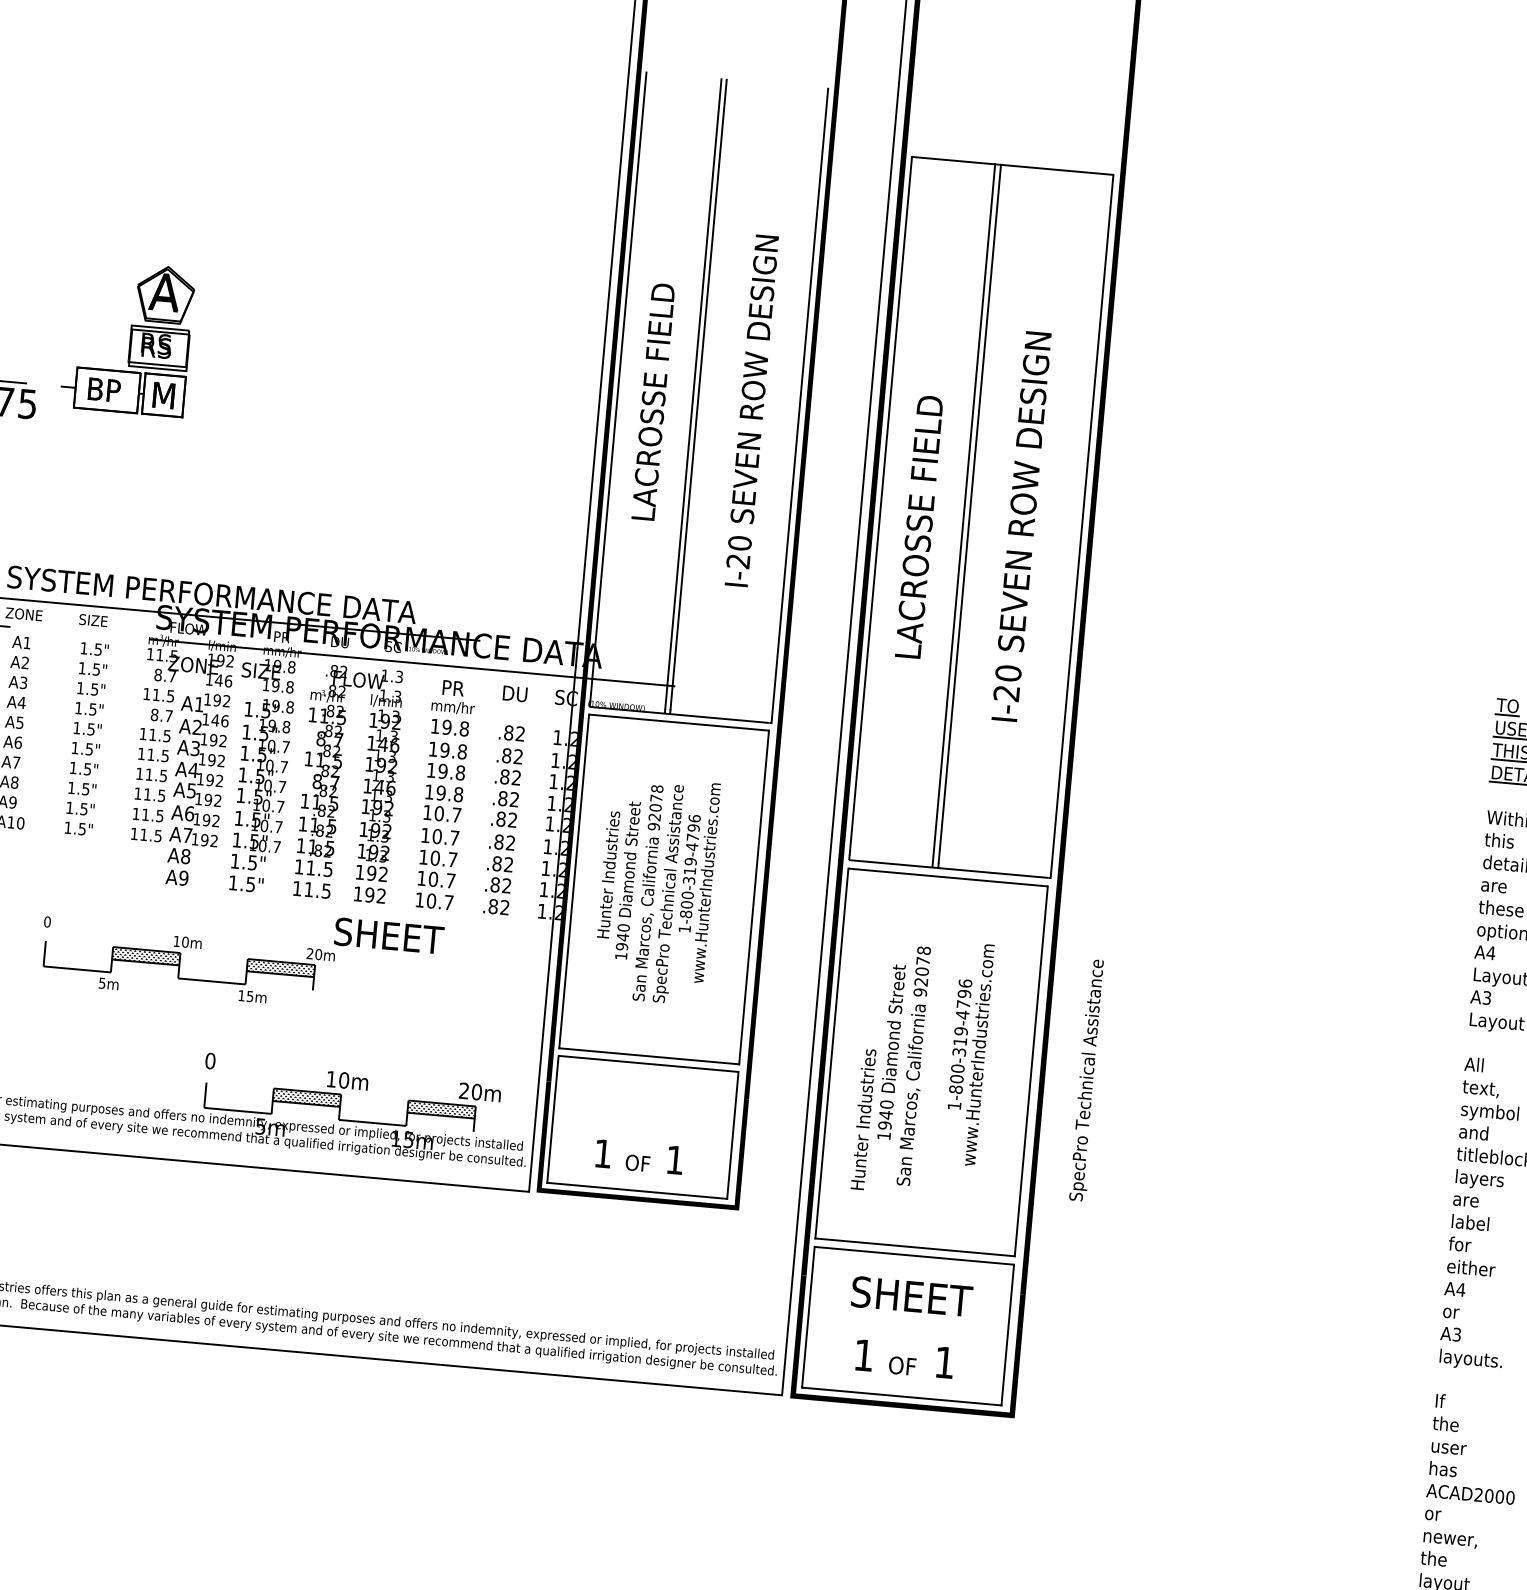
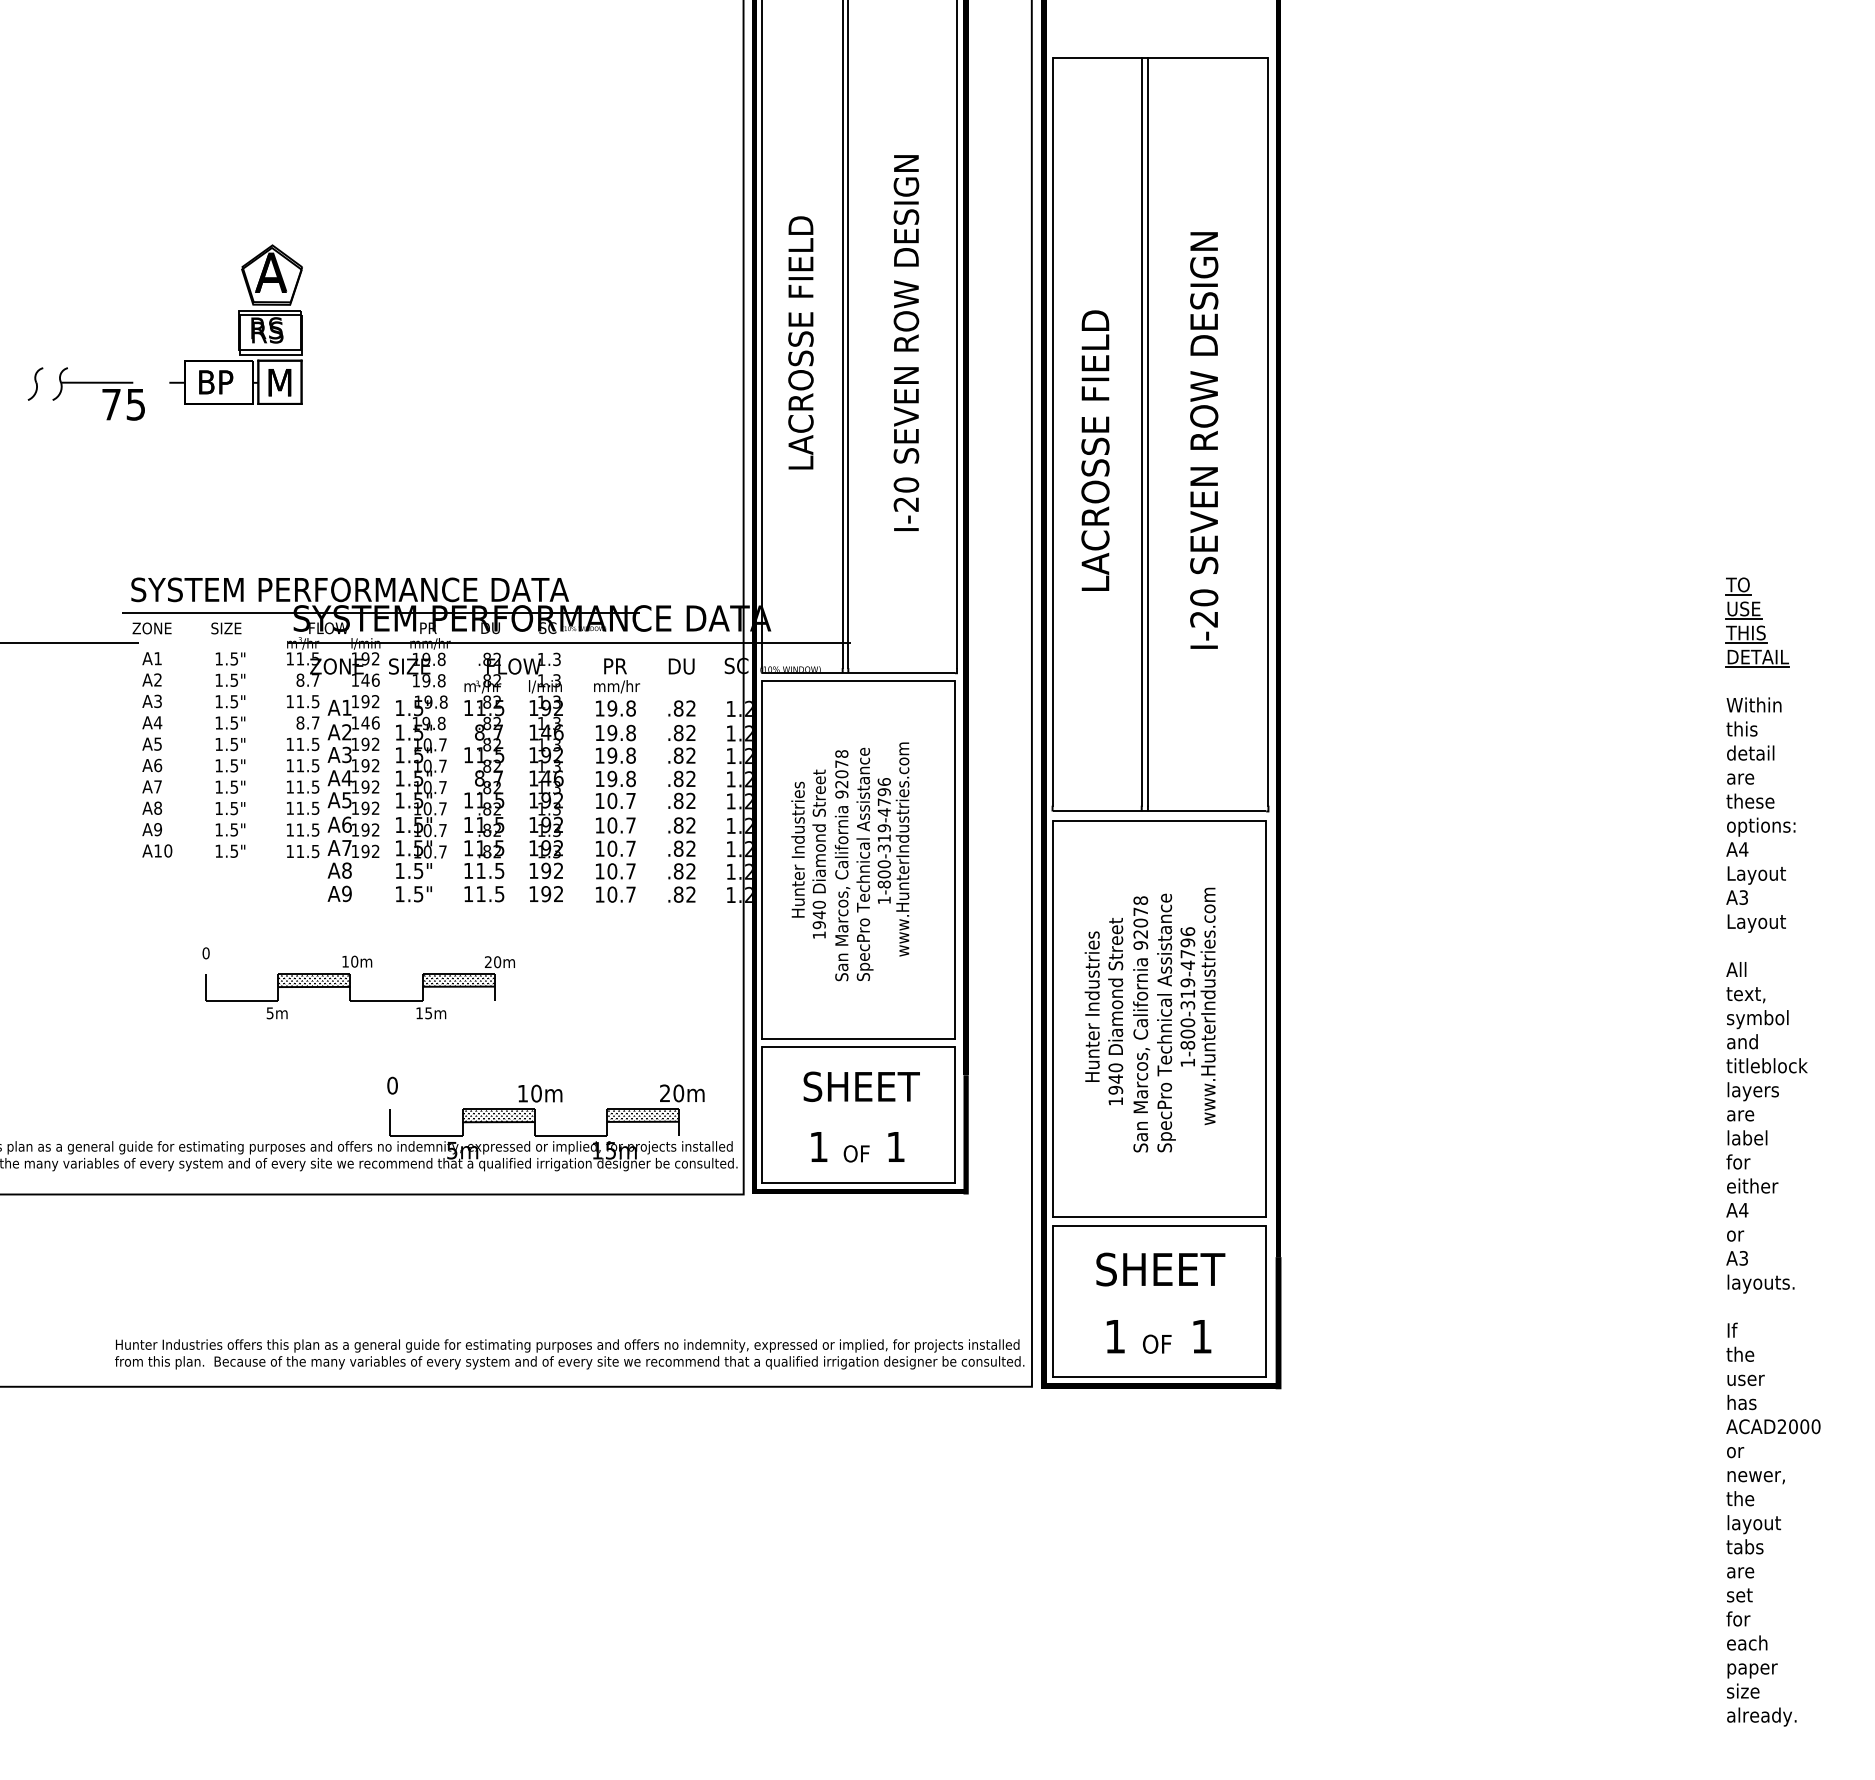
text: (389, 935) -> (861, 1086), moved
text: (1088, 1079) -> (1166, 1022), moved
text: (862, 1119) -> (1091, 1006), moved

